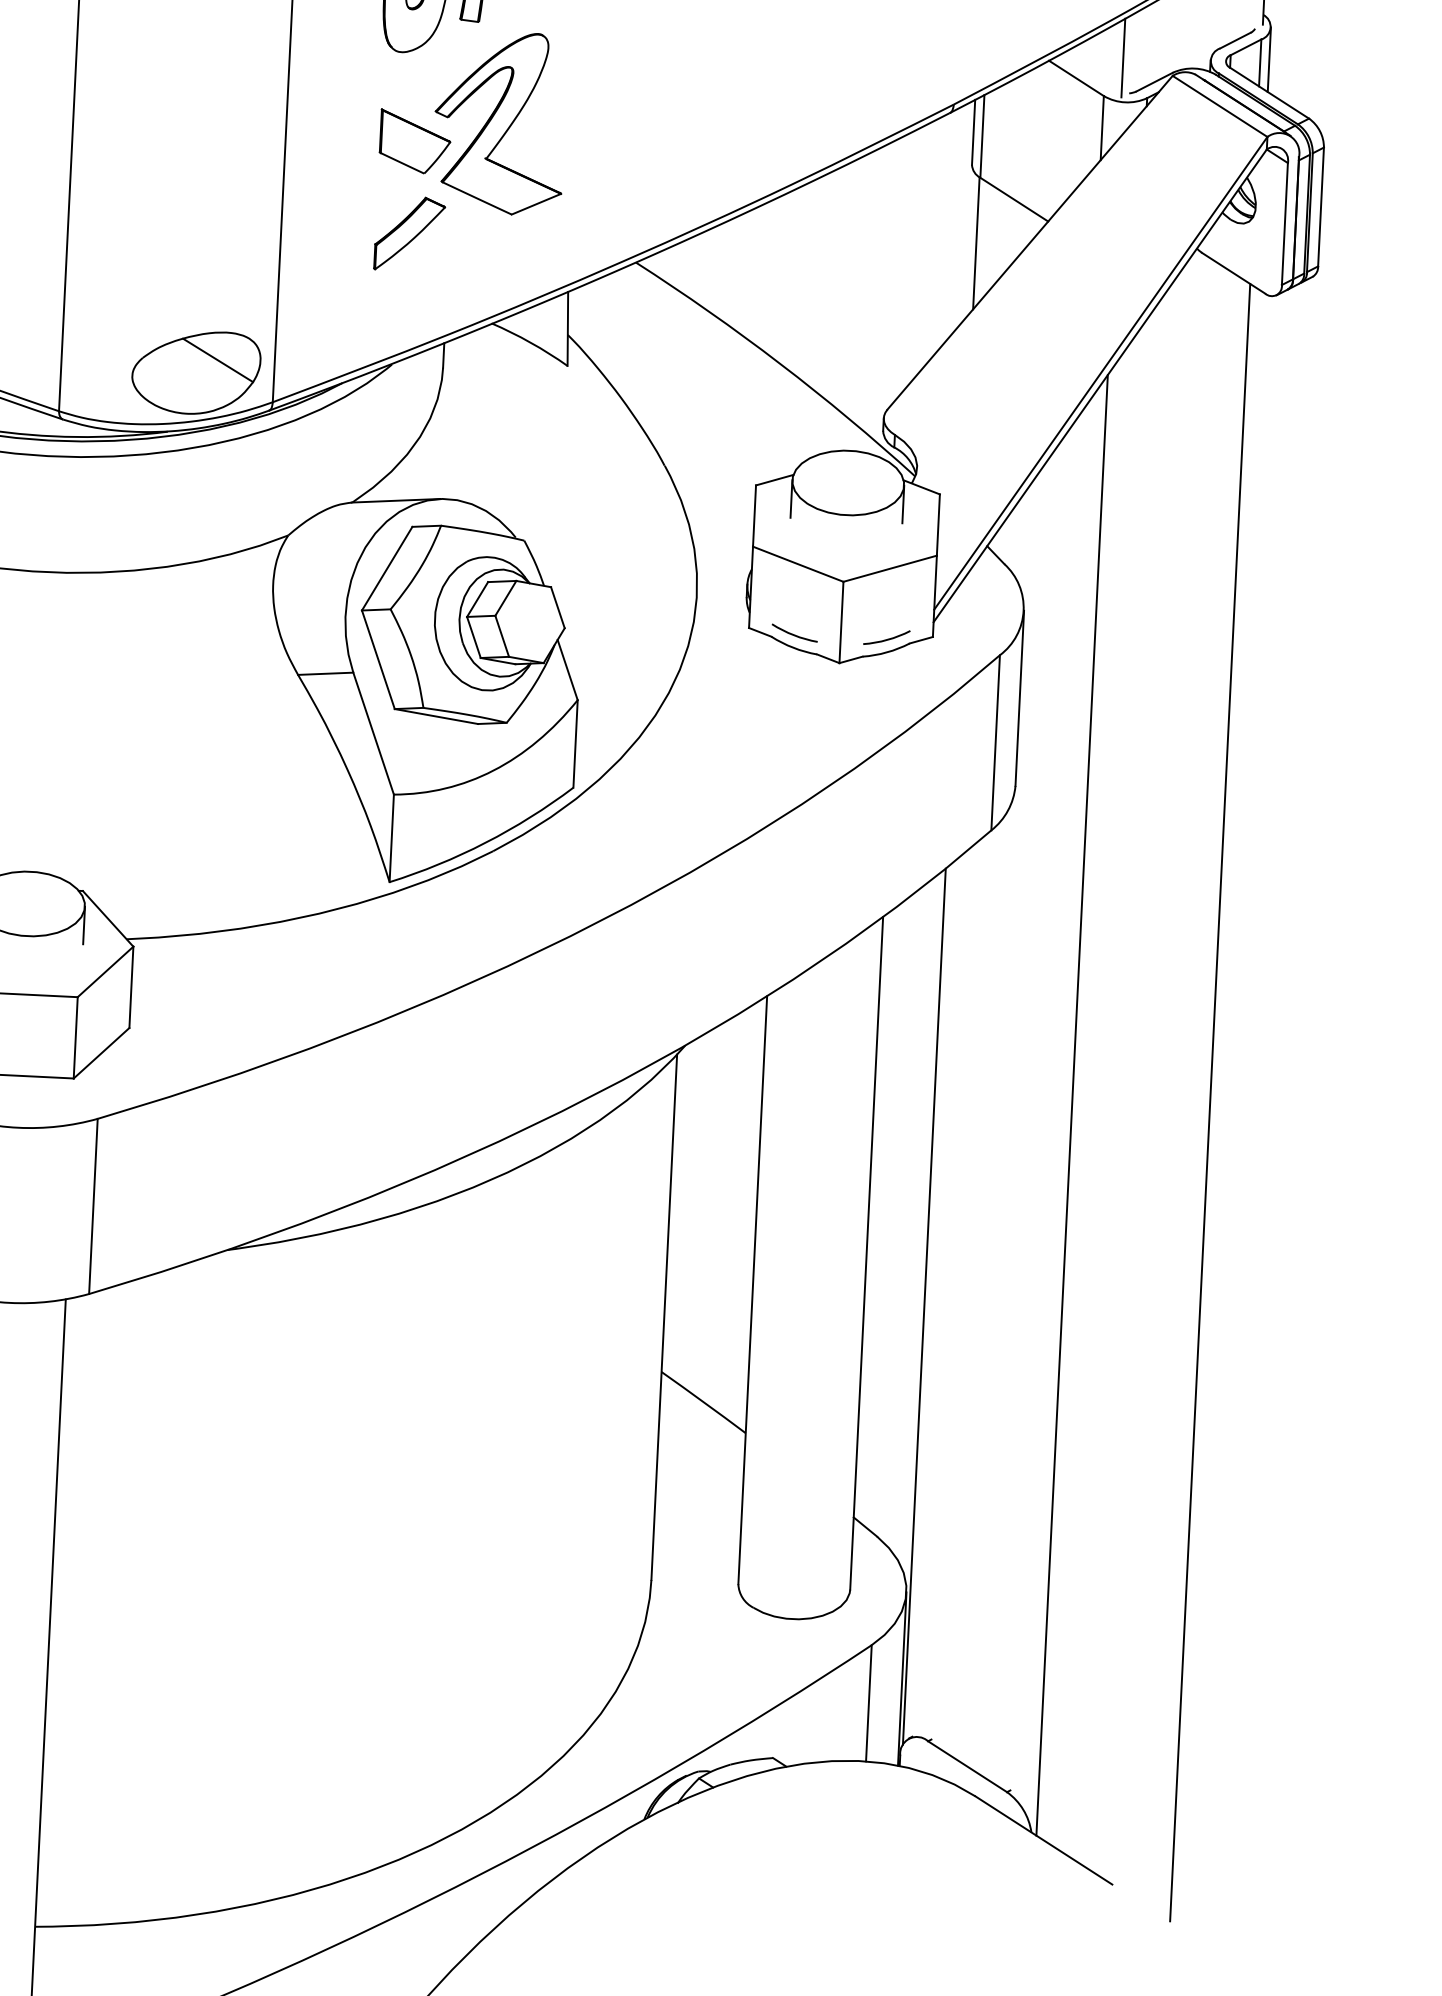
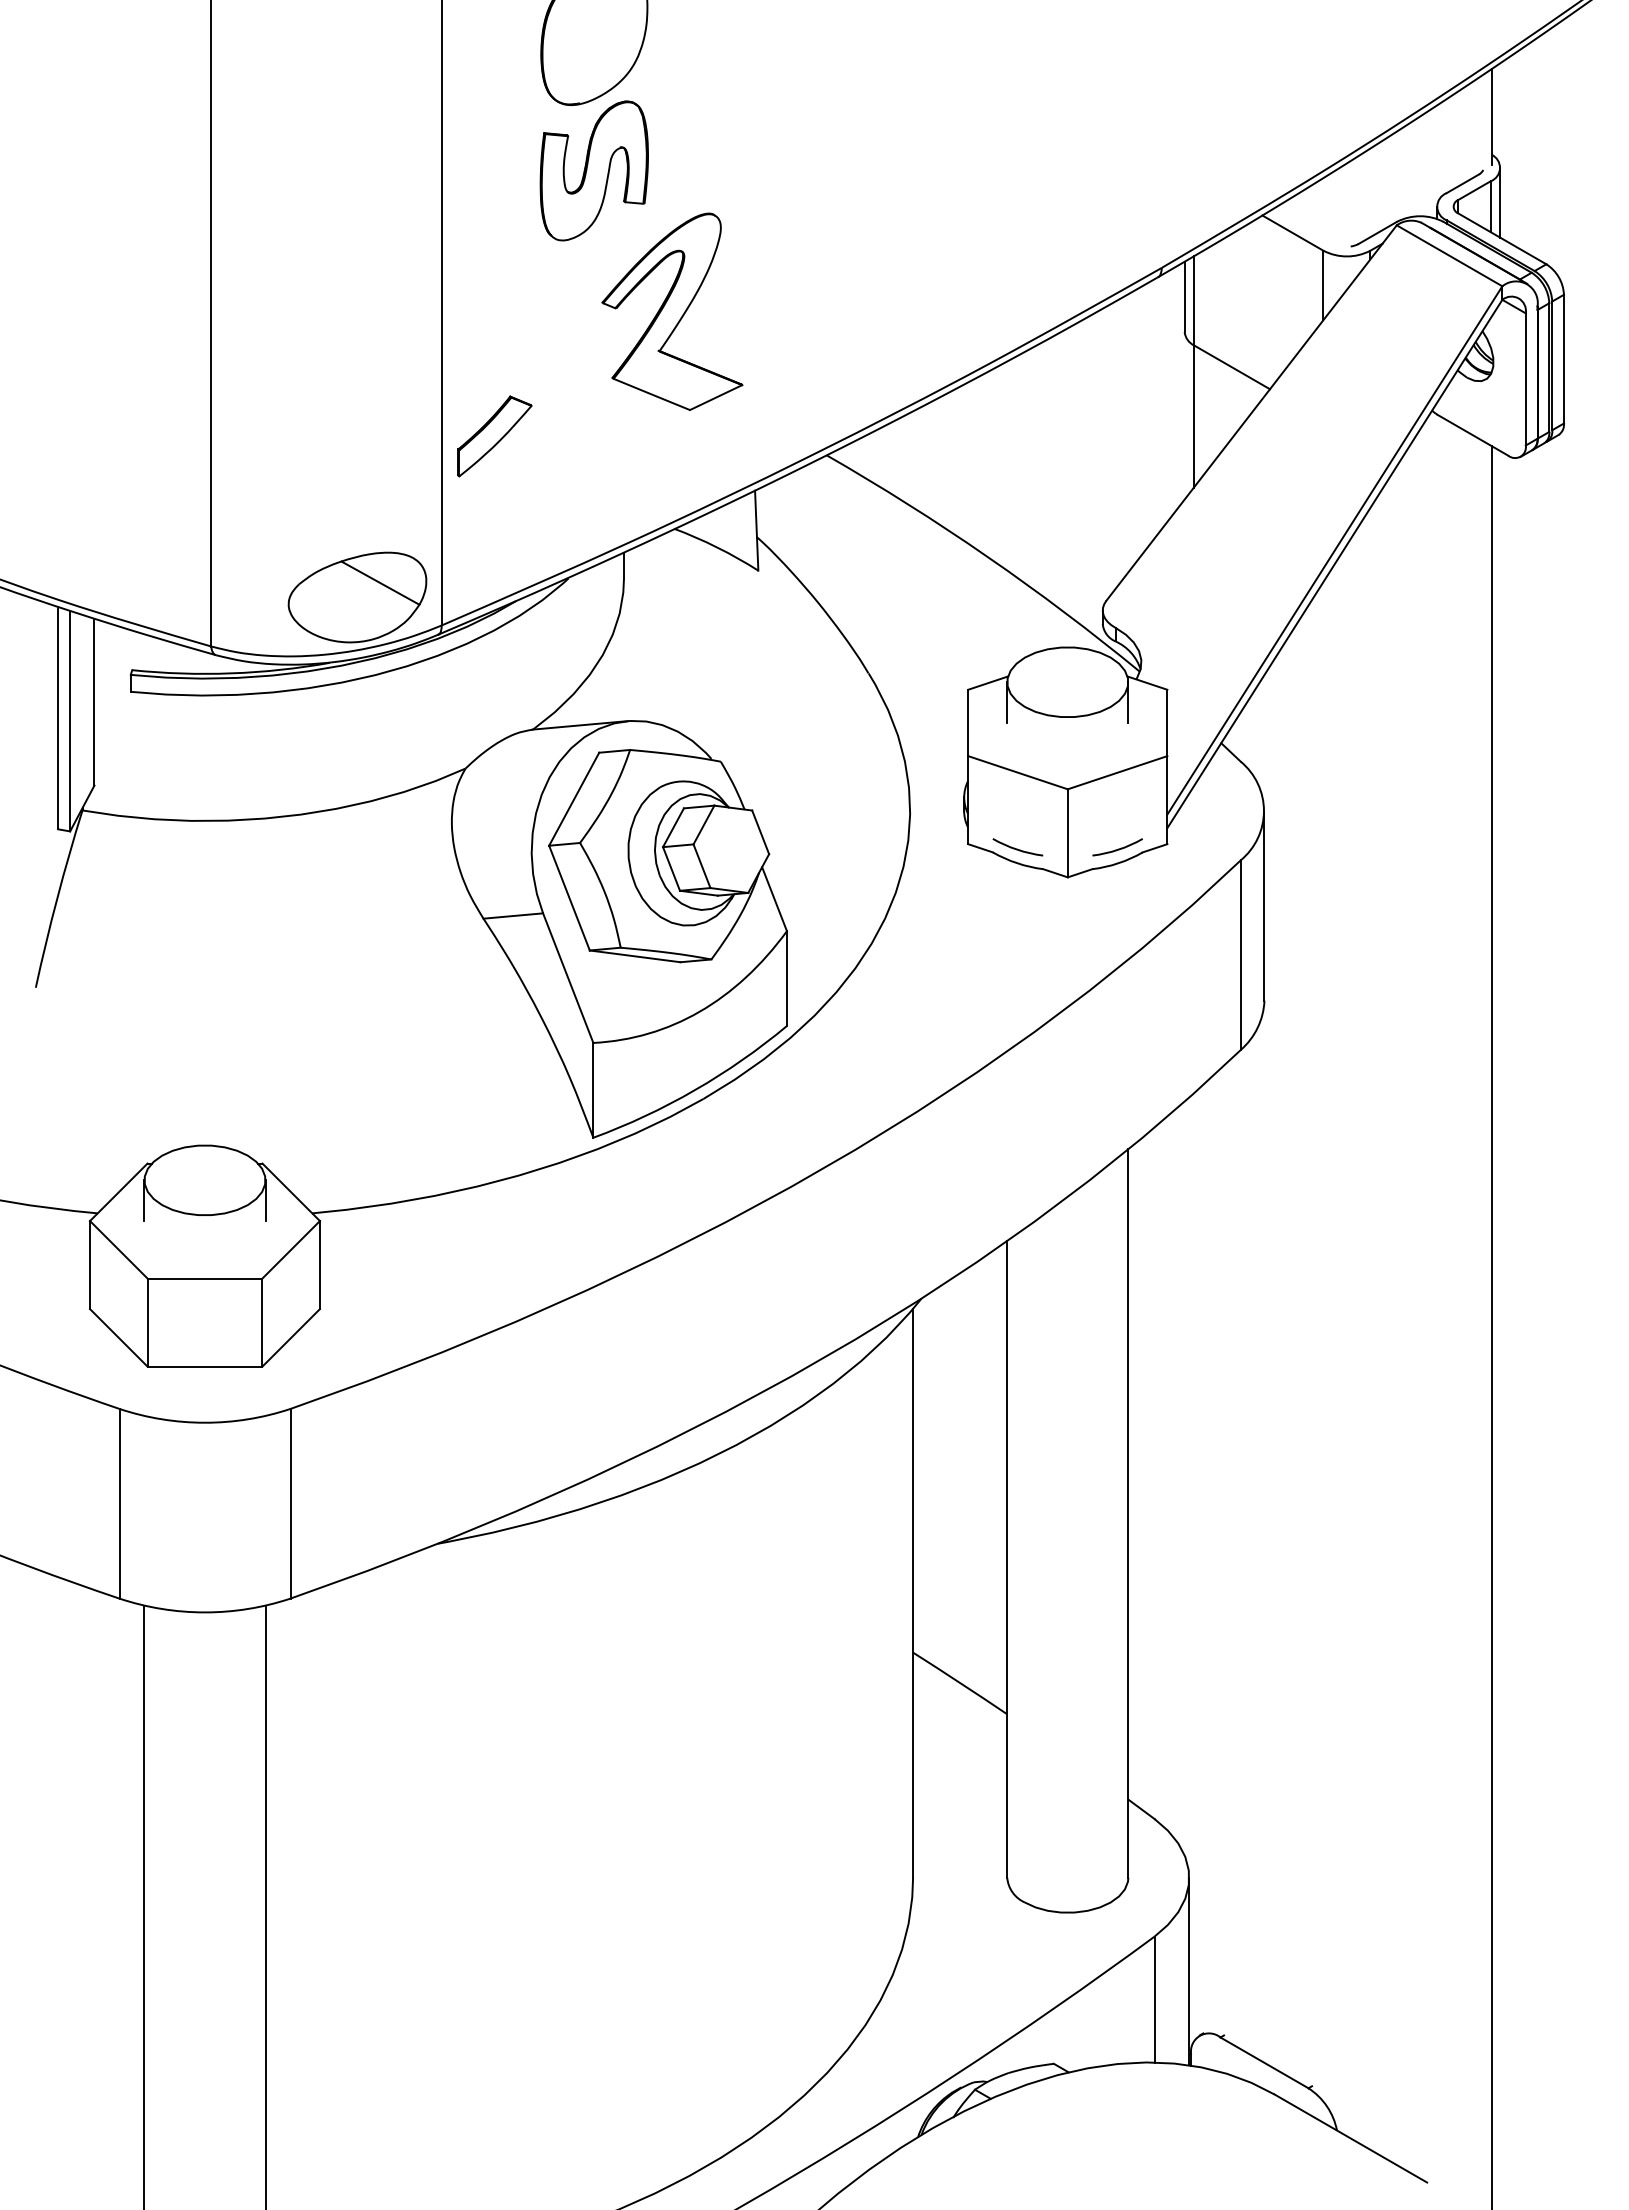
line: (1123, 57) -> (1342, 208), removed
part: (414, 141) -> (581, 336), removed
part: (409, 234) -> (494, 436), moved
line: (1072, 1105) -> (1342, 1342), removed
line: (924, 1306) -> (1193, 1567), removed

